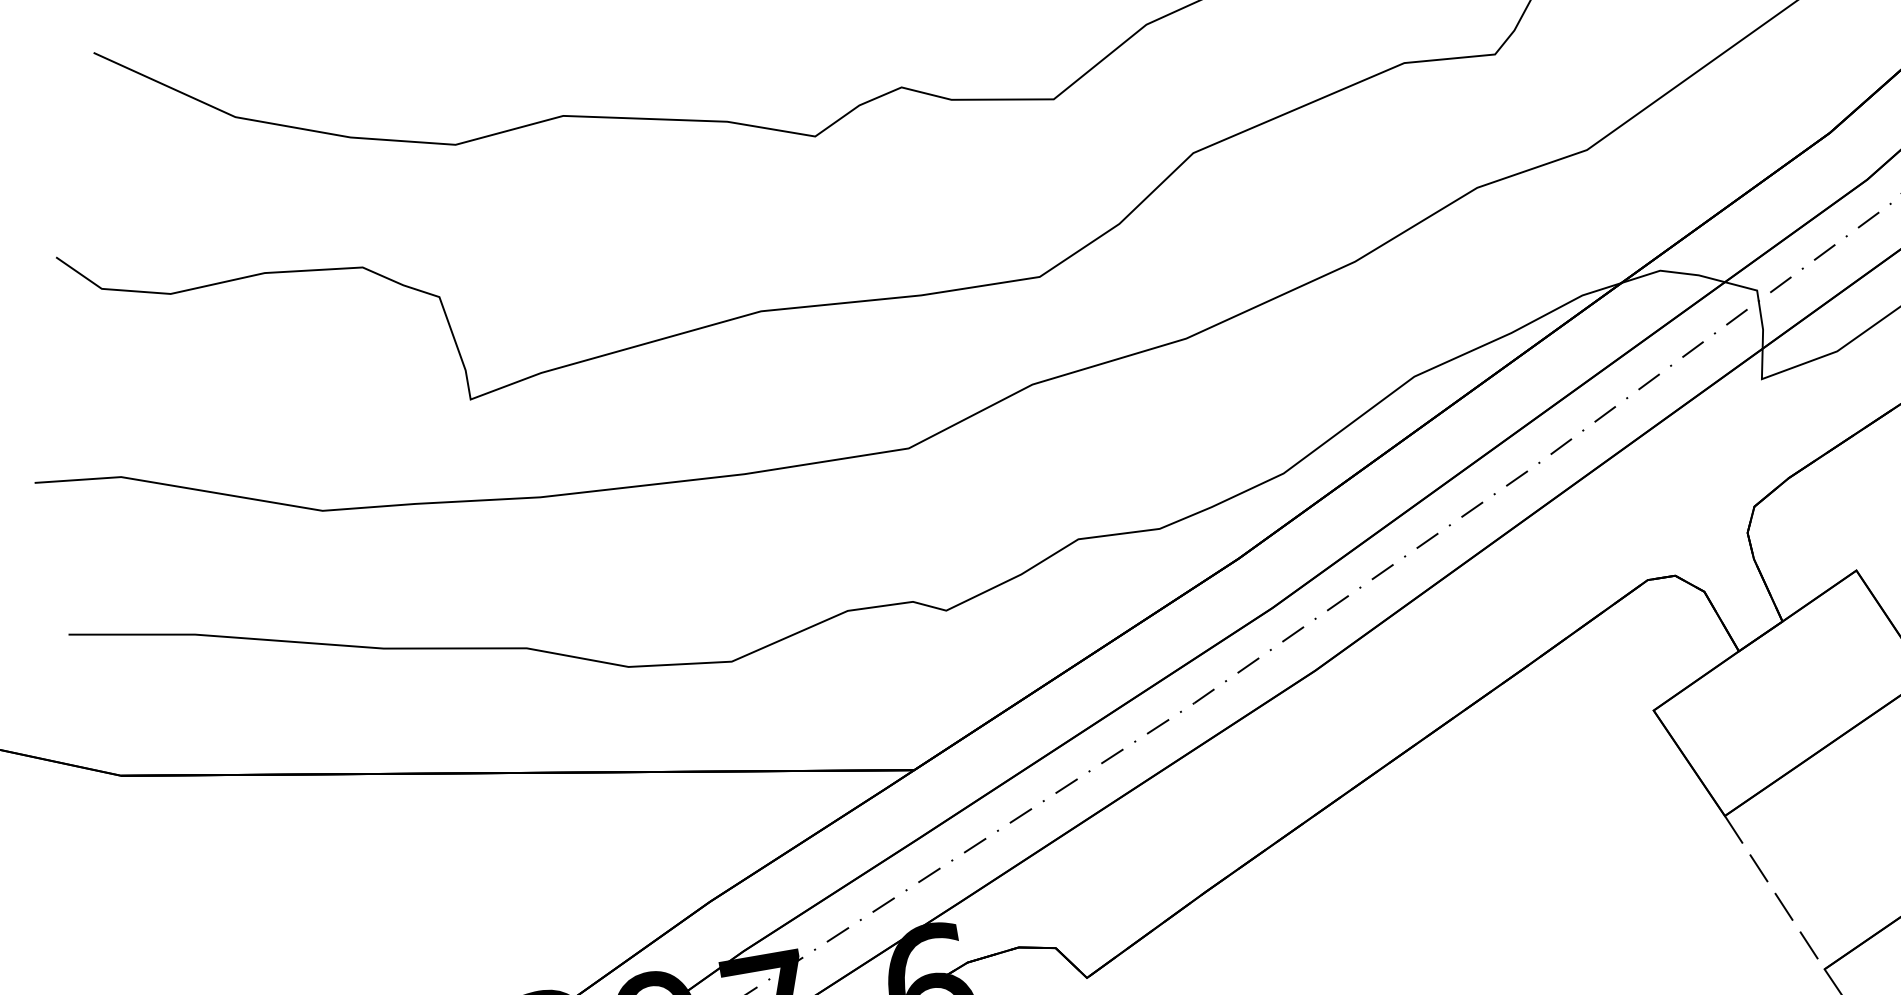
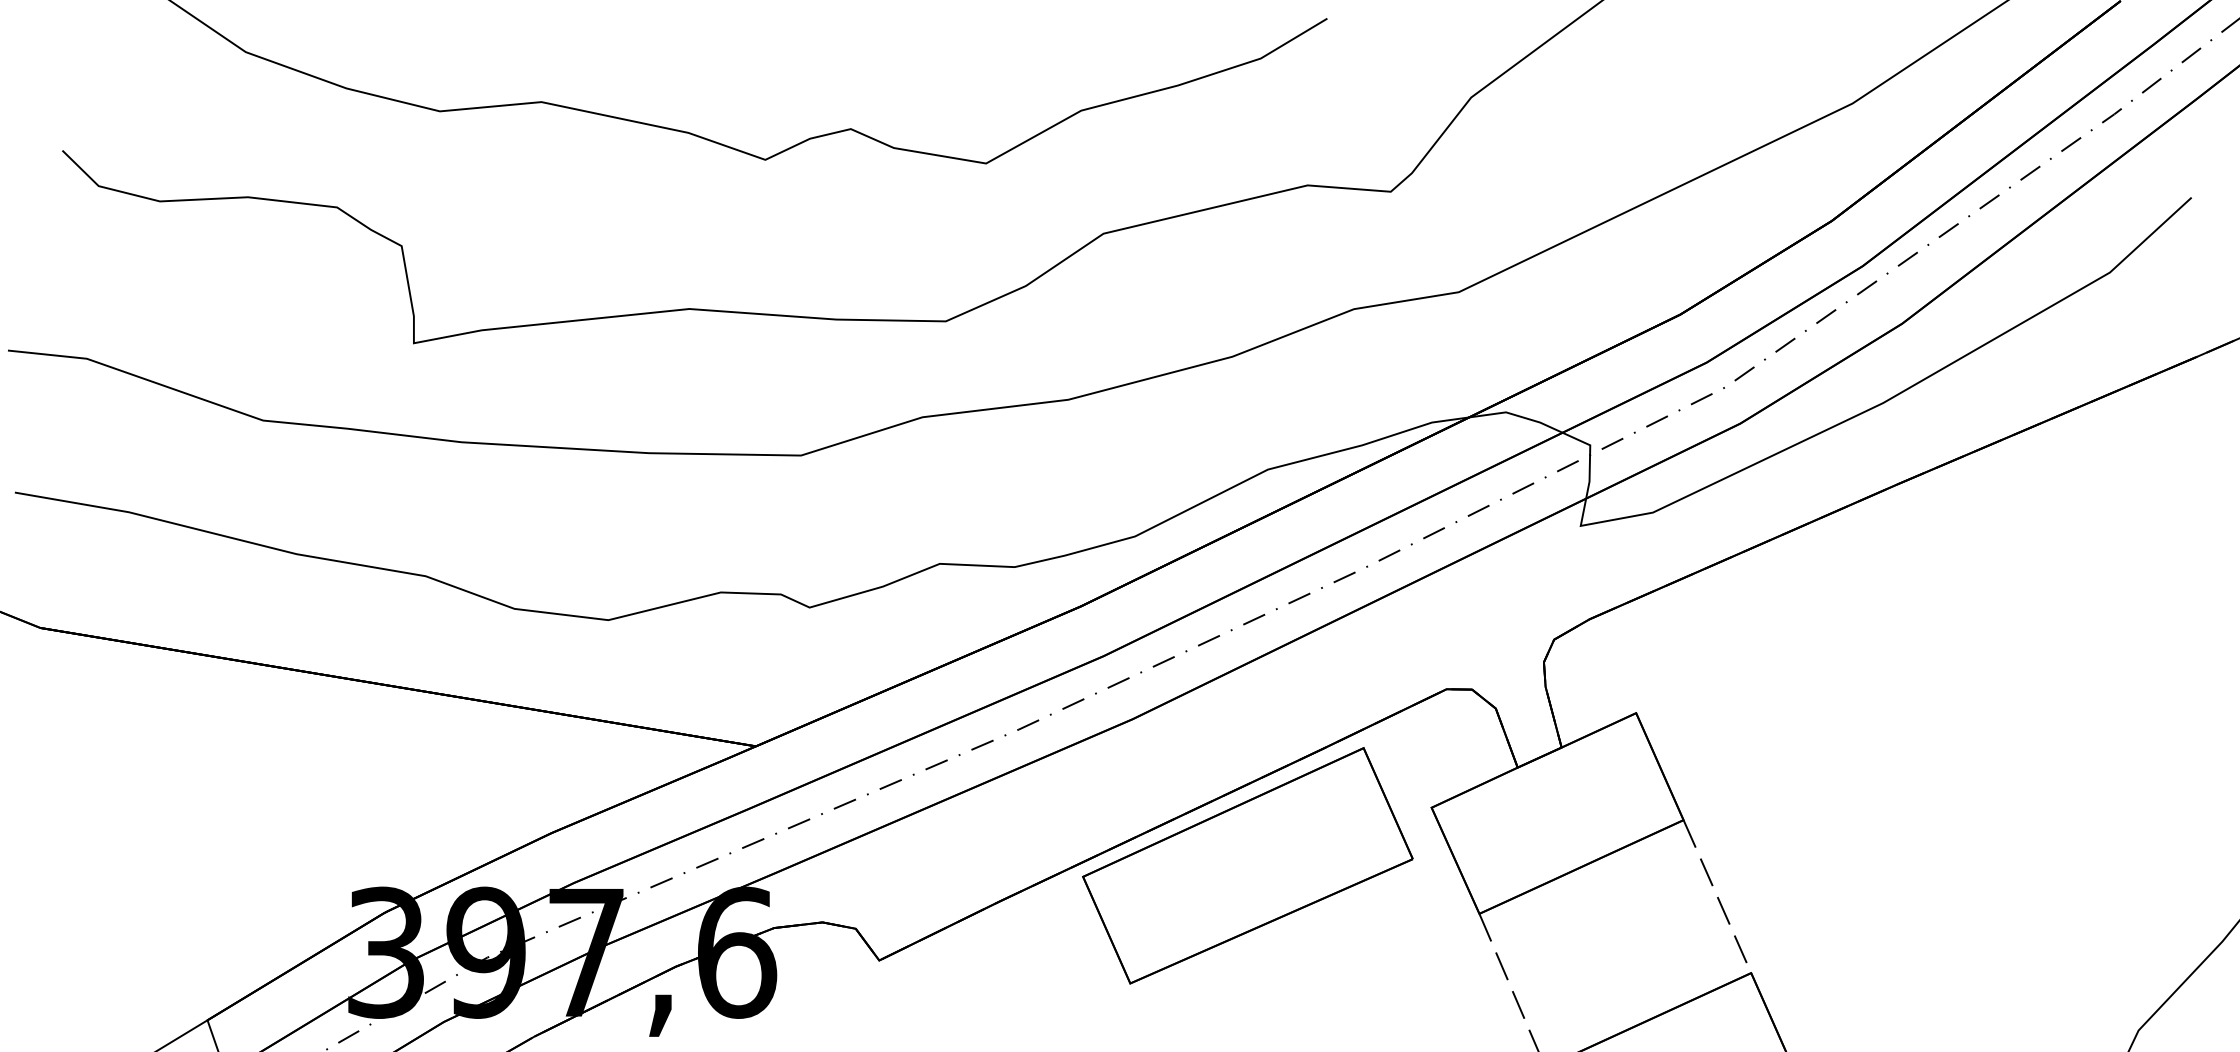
part: (1466, 807) -> (1247, 865), added

